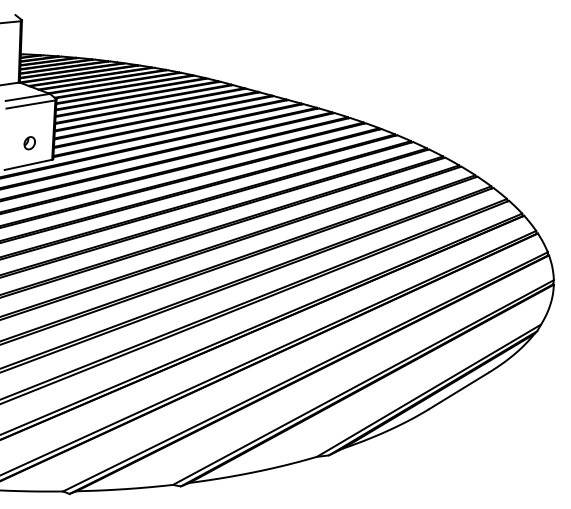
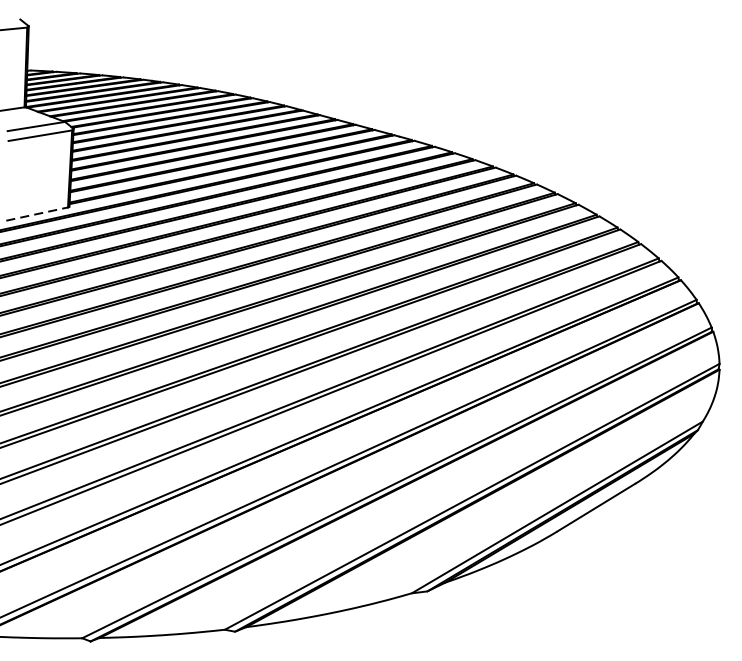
part: (29, 143) -> (38, 186), removed
line: (28, 164) -> (37, 213), solid -> dashed

